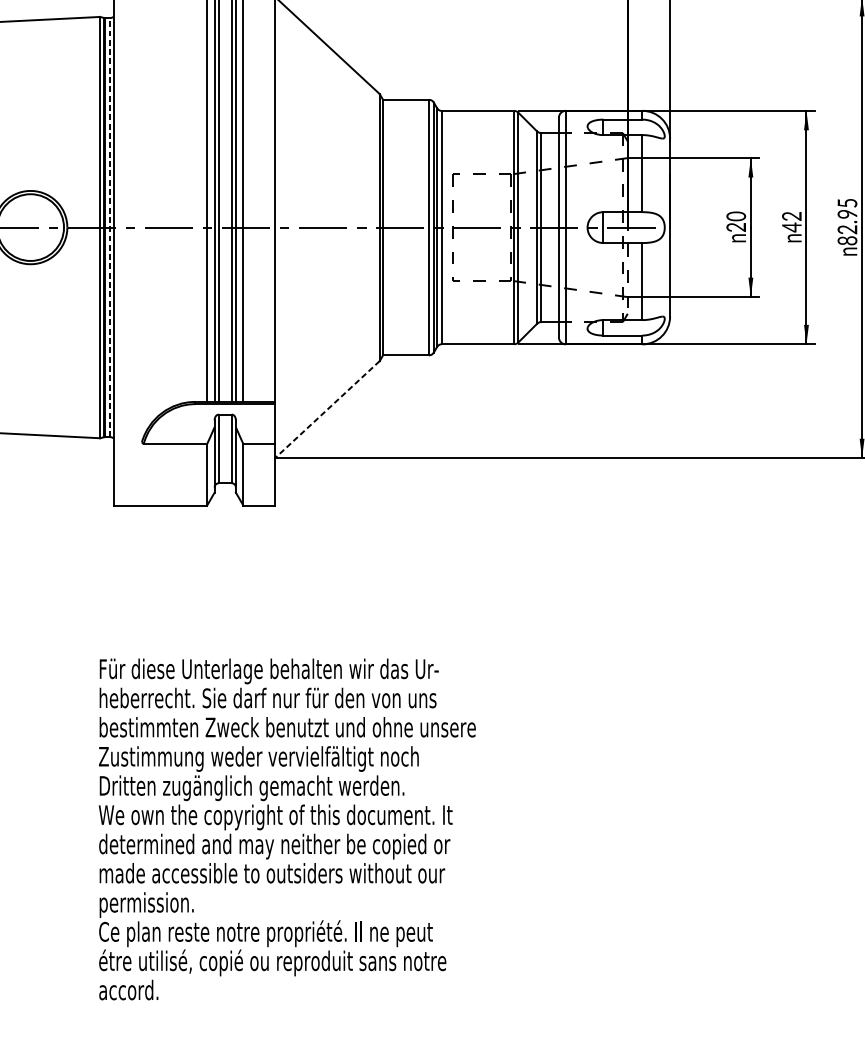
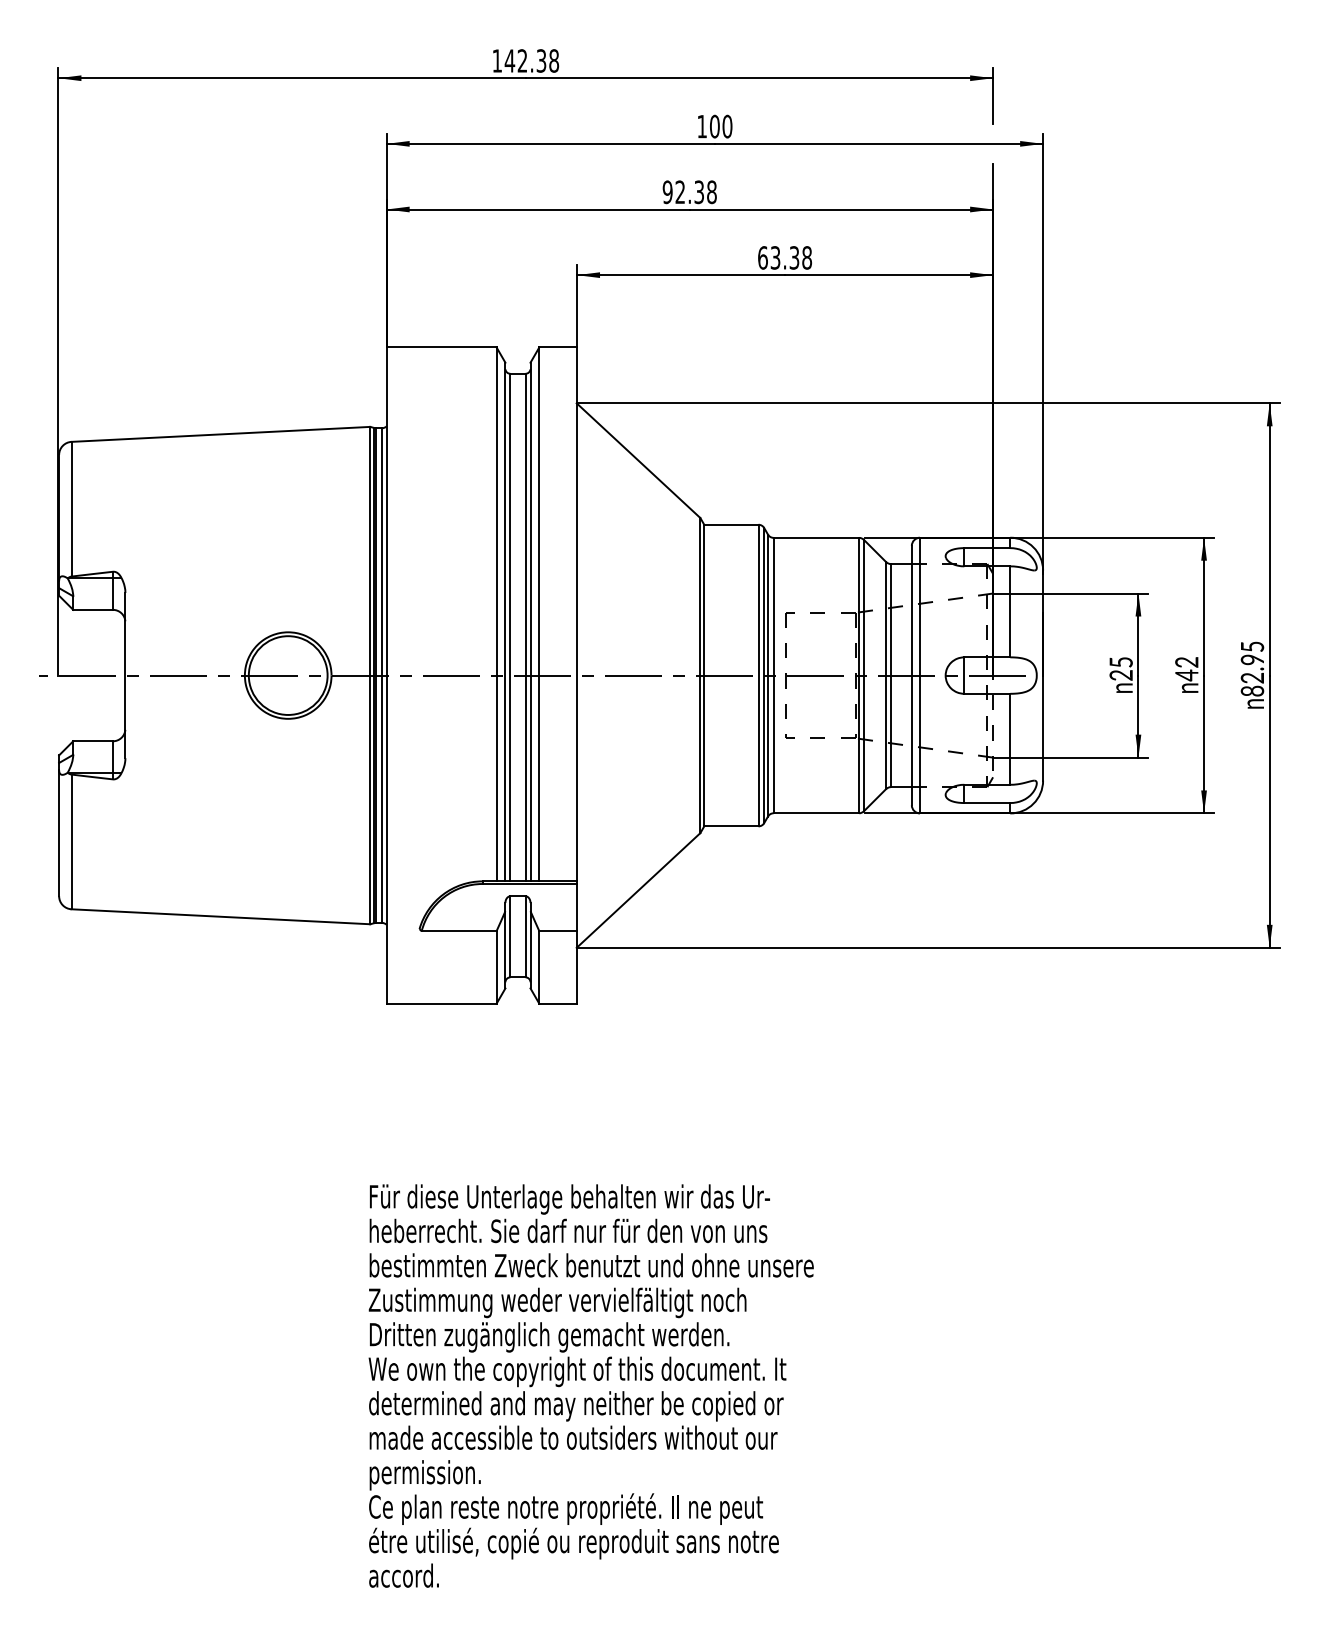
text: (735, 216) -> (1120, 662), 20 -> 25
line: (110, 227) -> (382, 675), dashed -> solid
line: (327, 409) -> (638, 890), dashed -> solid

